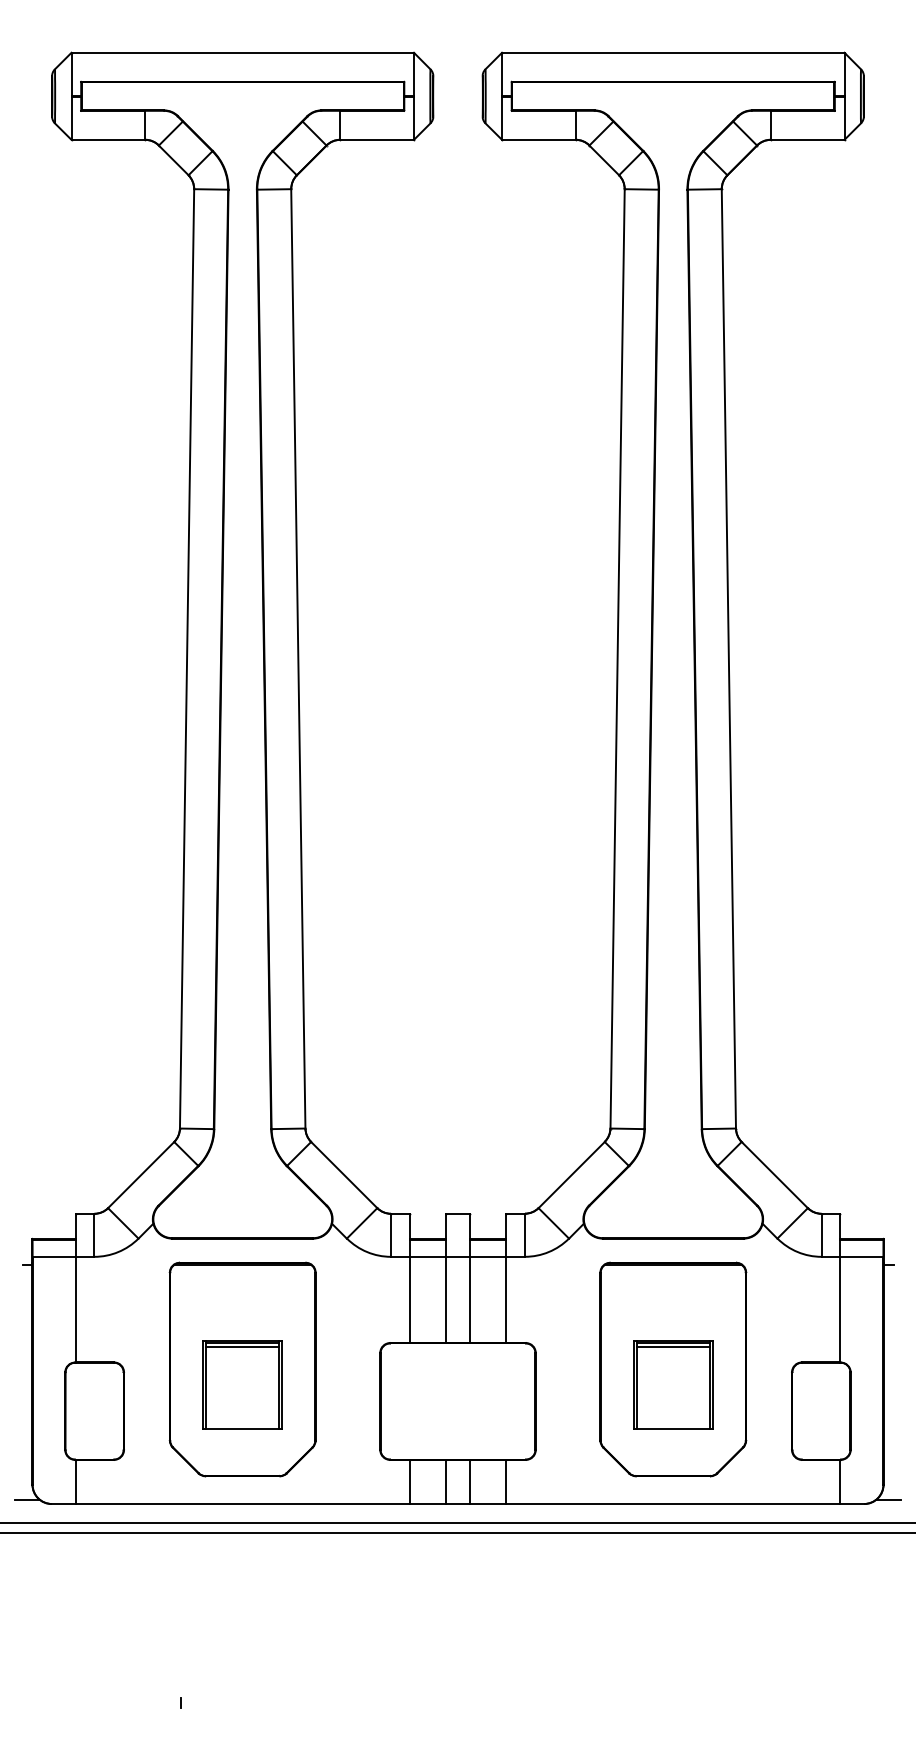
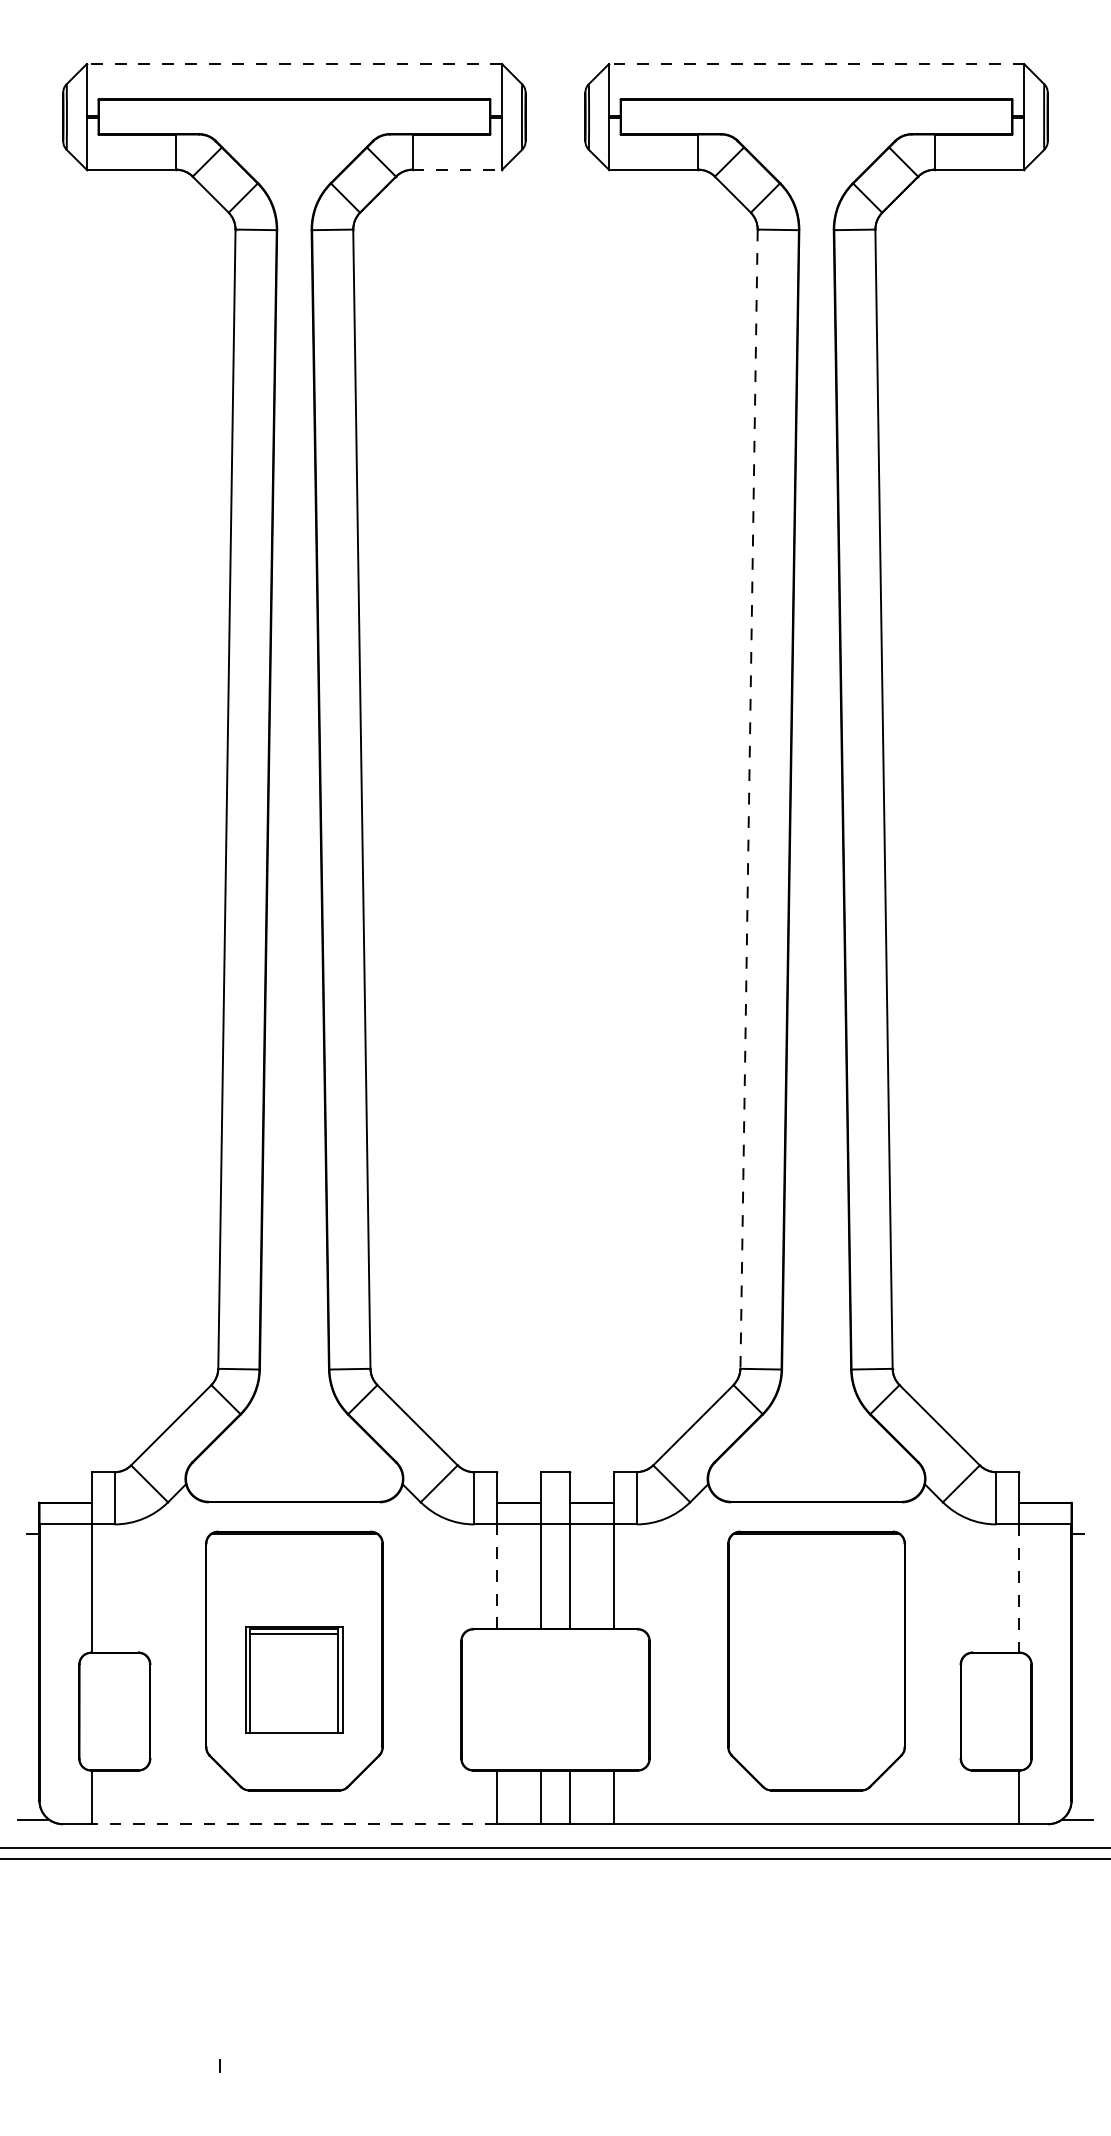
line: (242, 52) -> (294, 63), solid -> dashed
line: (672, 52) -> (815, 63), solid -> dashed
line: (377, 139) -> (457, 169), solid -> dashed
line: (617, 658) -> (748, 798), solid -> dashed
line: (409, 1299) -> (496, 1576), solid -> dashed
line: (840, 1309) -> (1019, 1588), solid -> dashed
part: (673, 1384) -> (816, 1679), removed
line: (242, 1504) -> (294, 1824), solid -> dashed

